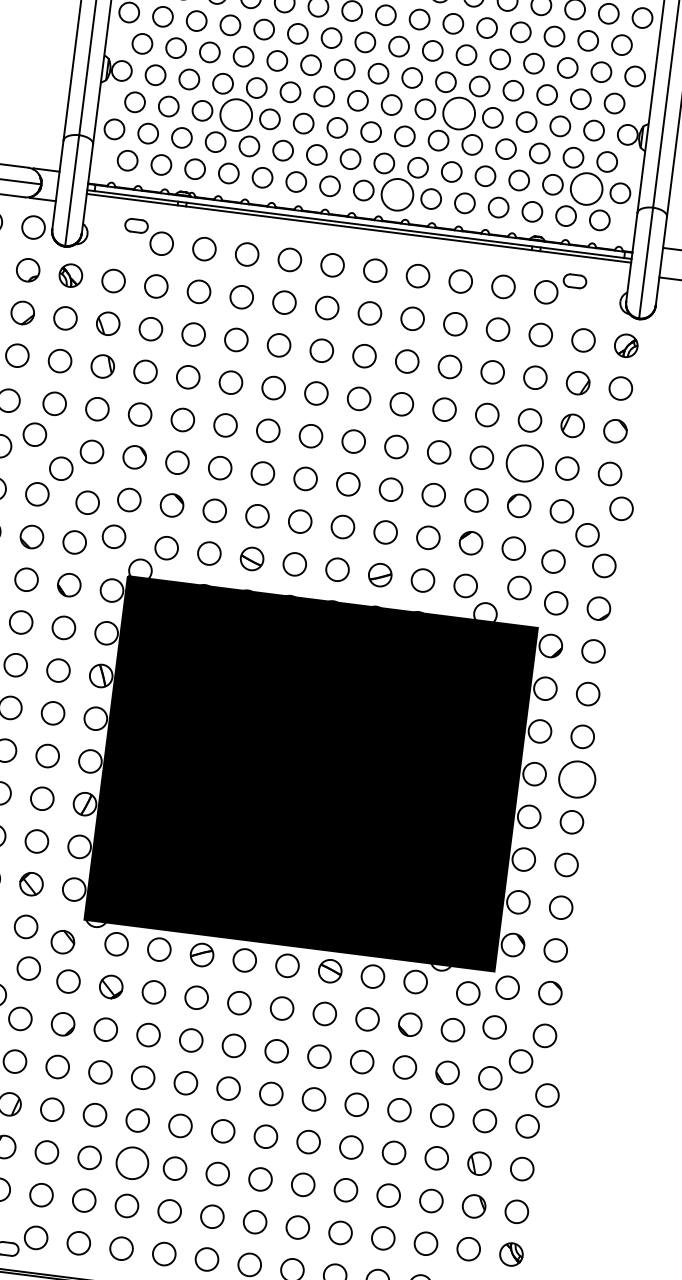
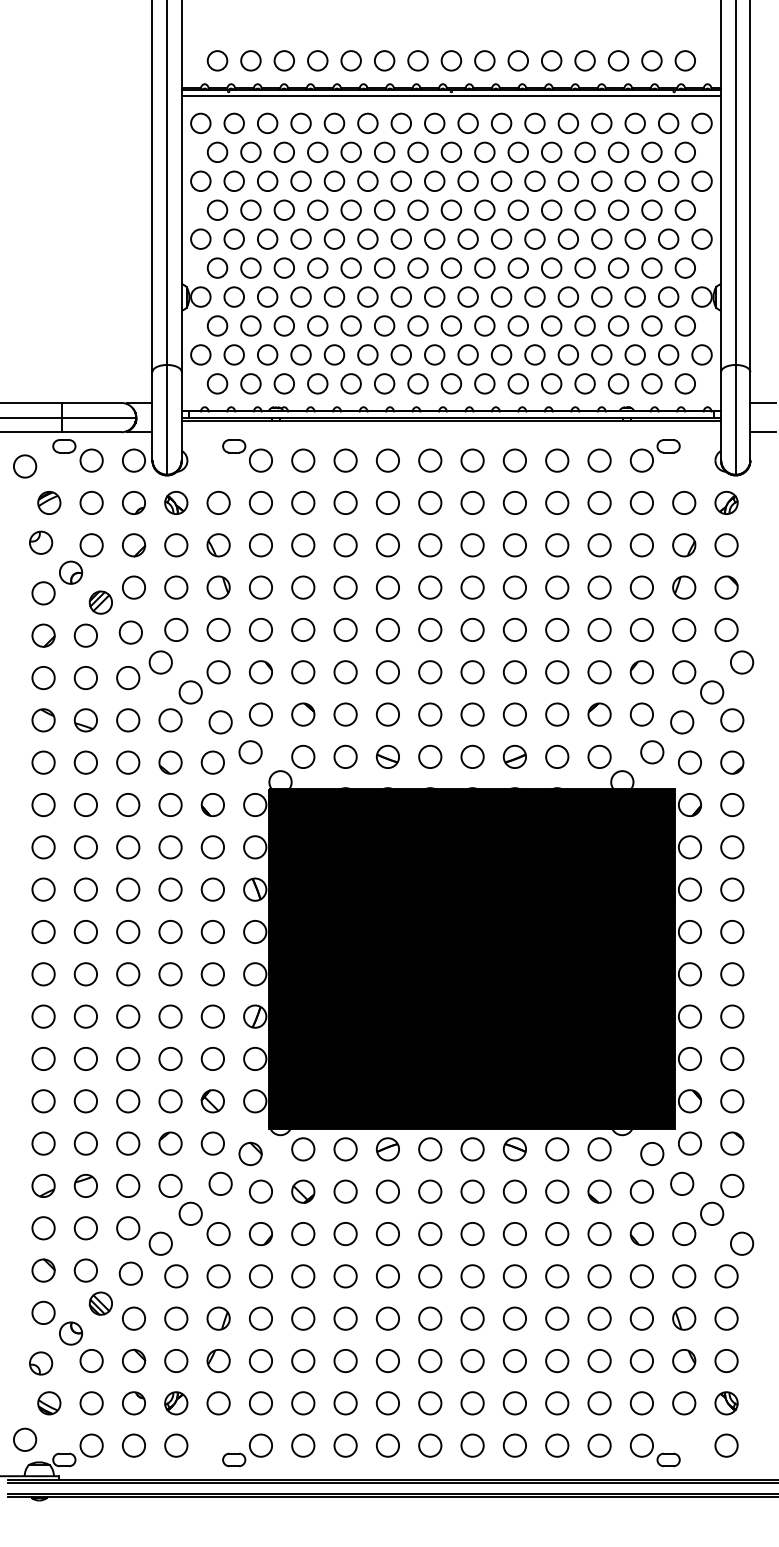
circle: (458, 112) -> (534, 296), size x0.62
circle: (236, 114) -> (317, 325), size x0.62
circle: (586, 188) -> (668, 354), size x0.62
circle: (397, 194) -> (484, 383), size x0.62
circle: (524, 462) -> (641, 629), size x0.62
circle: (577, 779) -> (732, 931), size x0.62
circle: (132, 1162) -> (345, 1360), size x0.71

